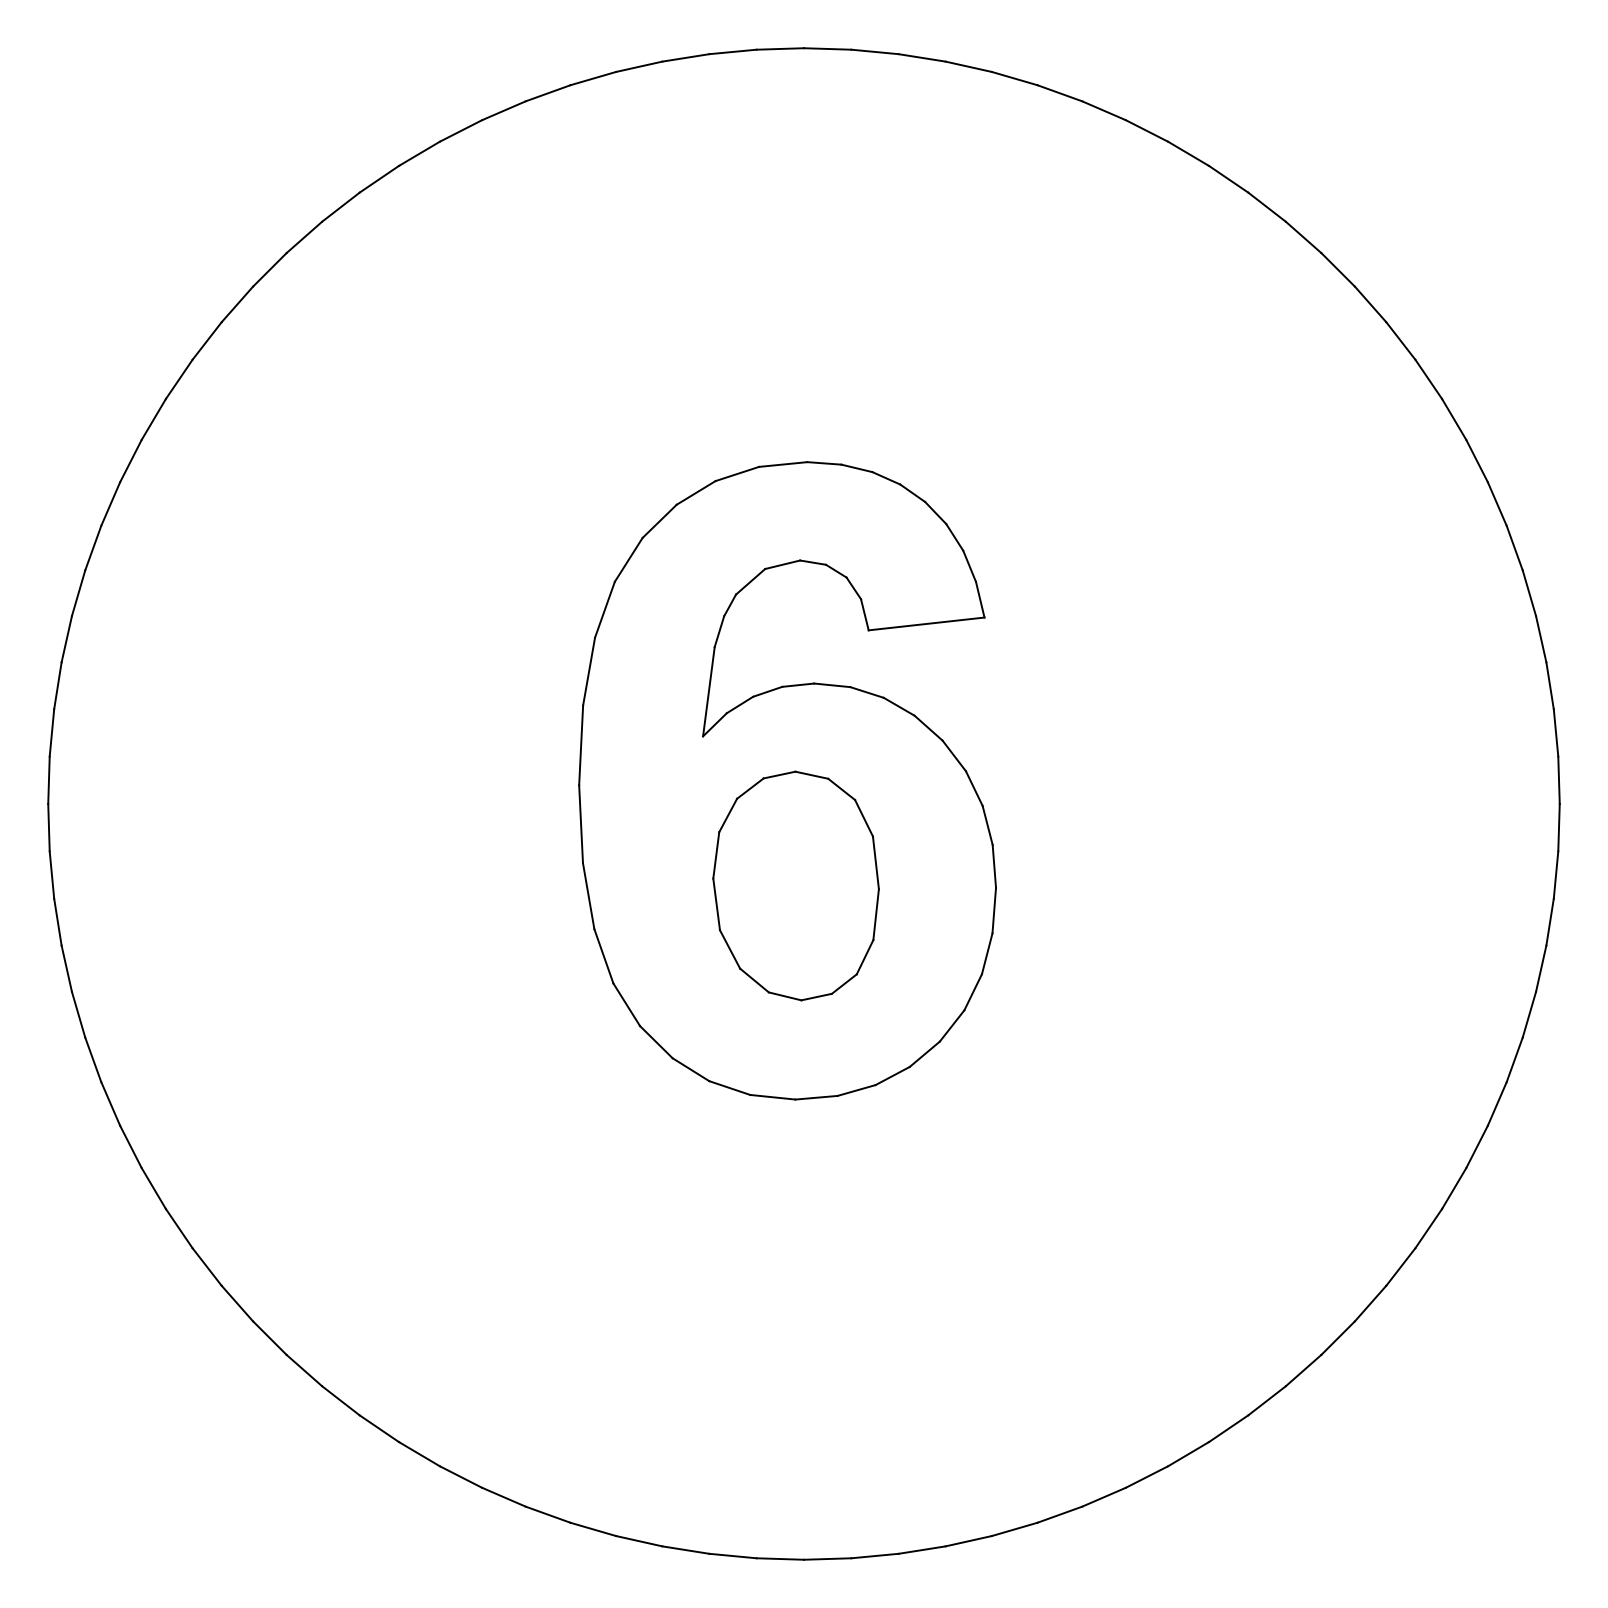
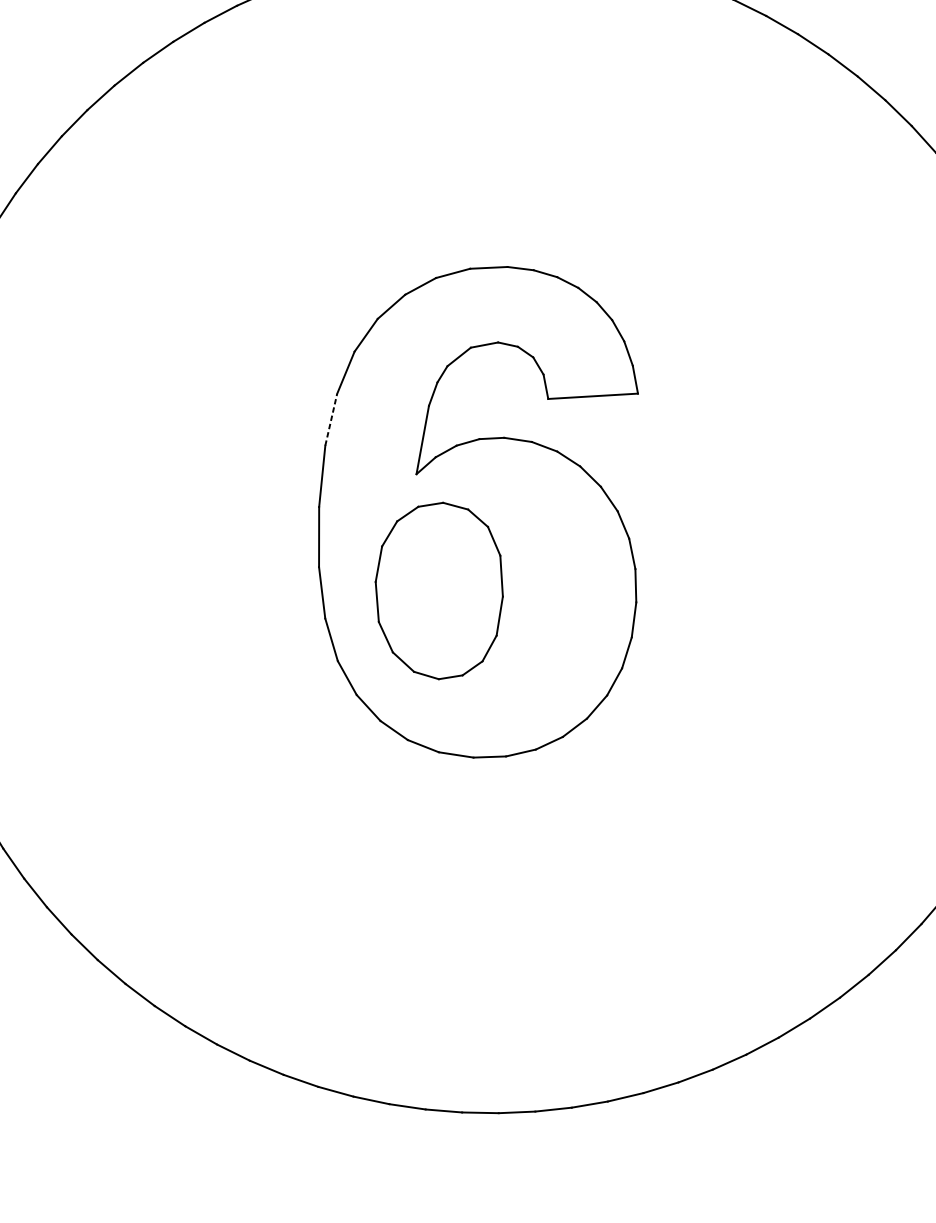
line: (589, 671) -> (331, 419), solid -> dashed
part: (795, 885) -> (438, 590), moved

